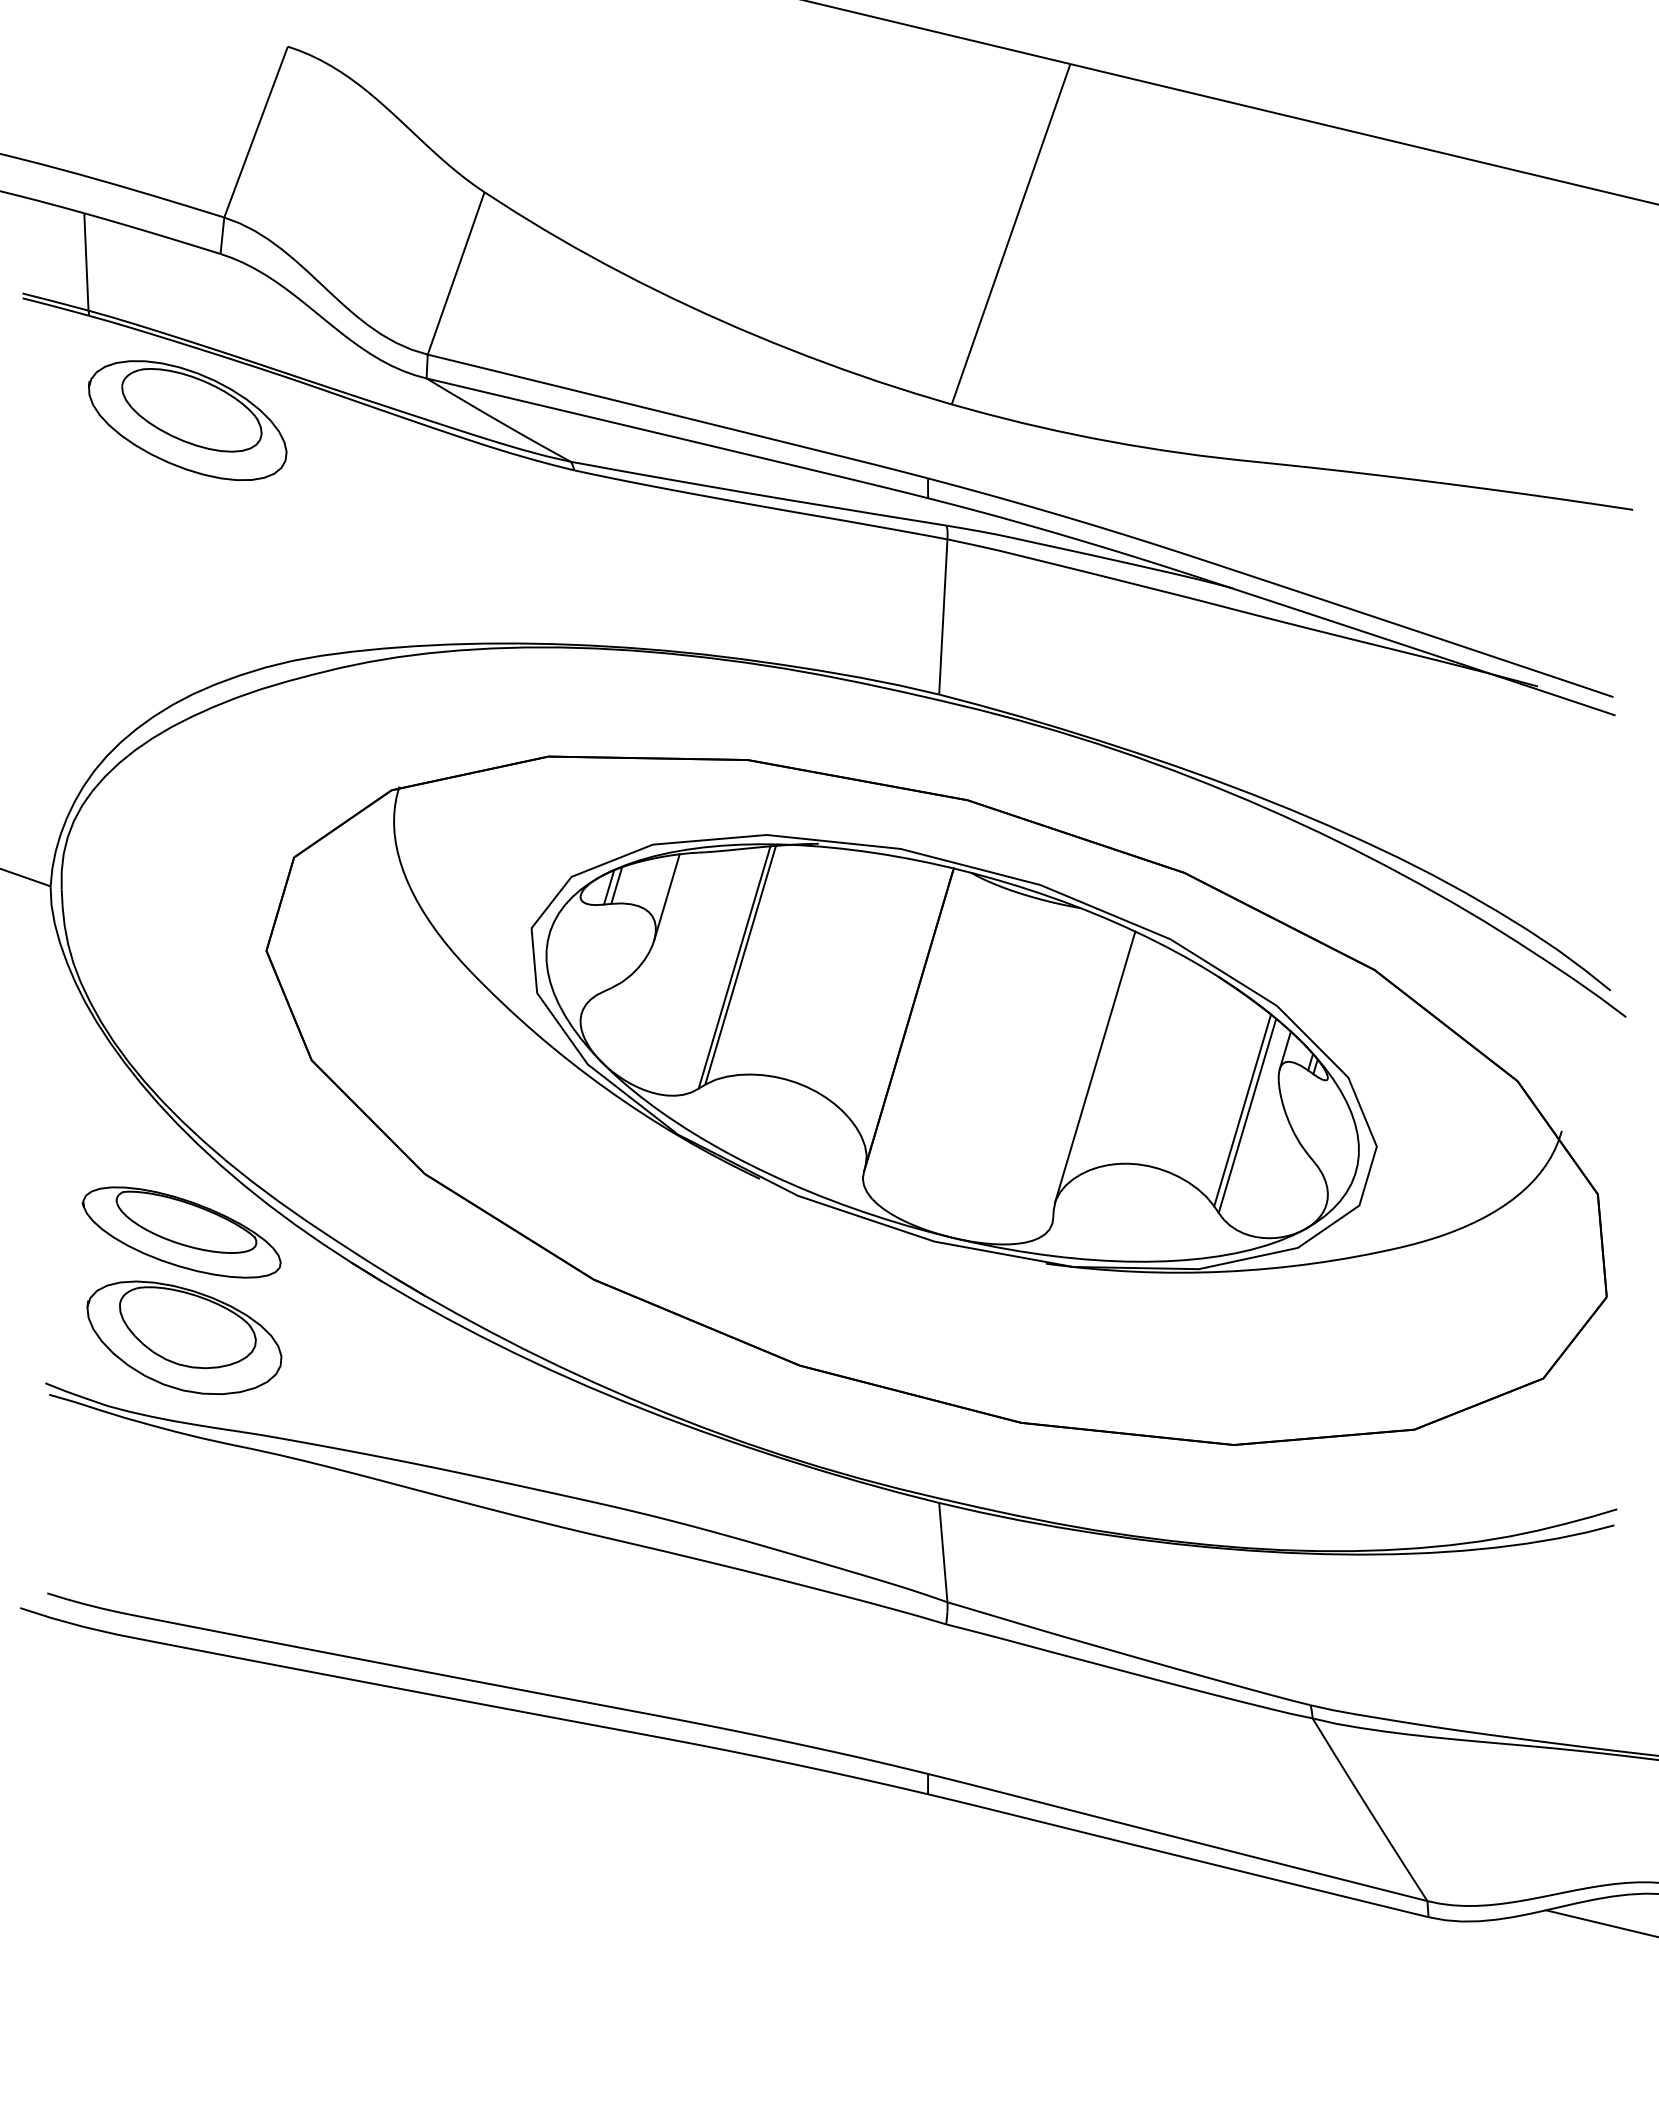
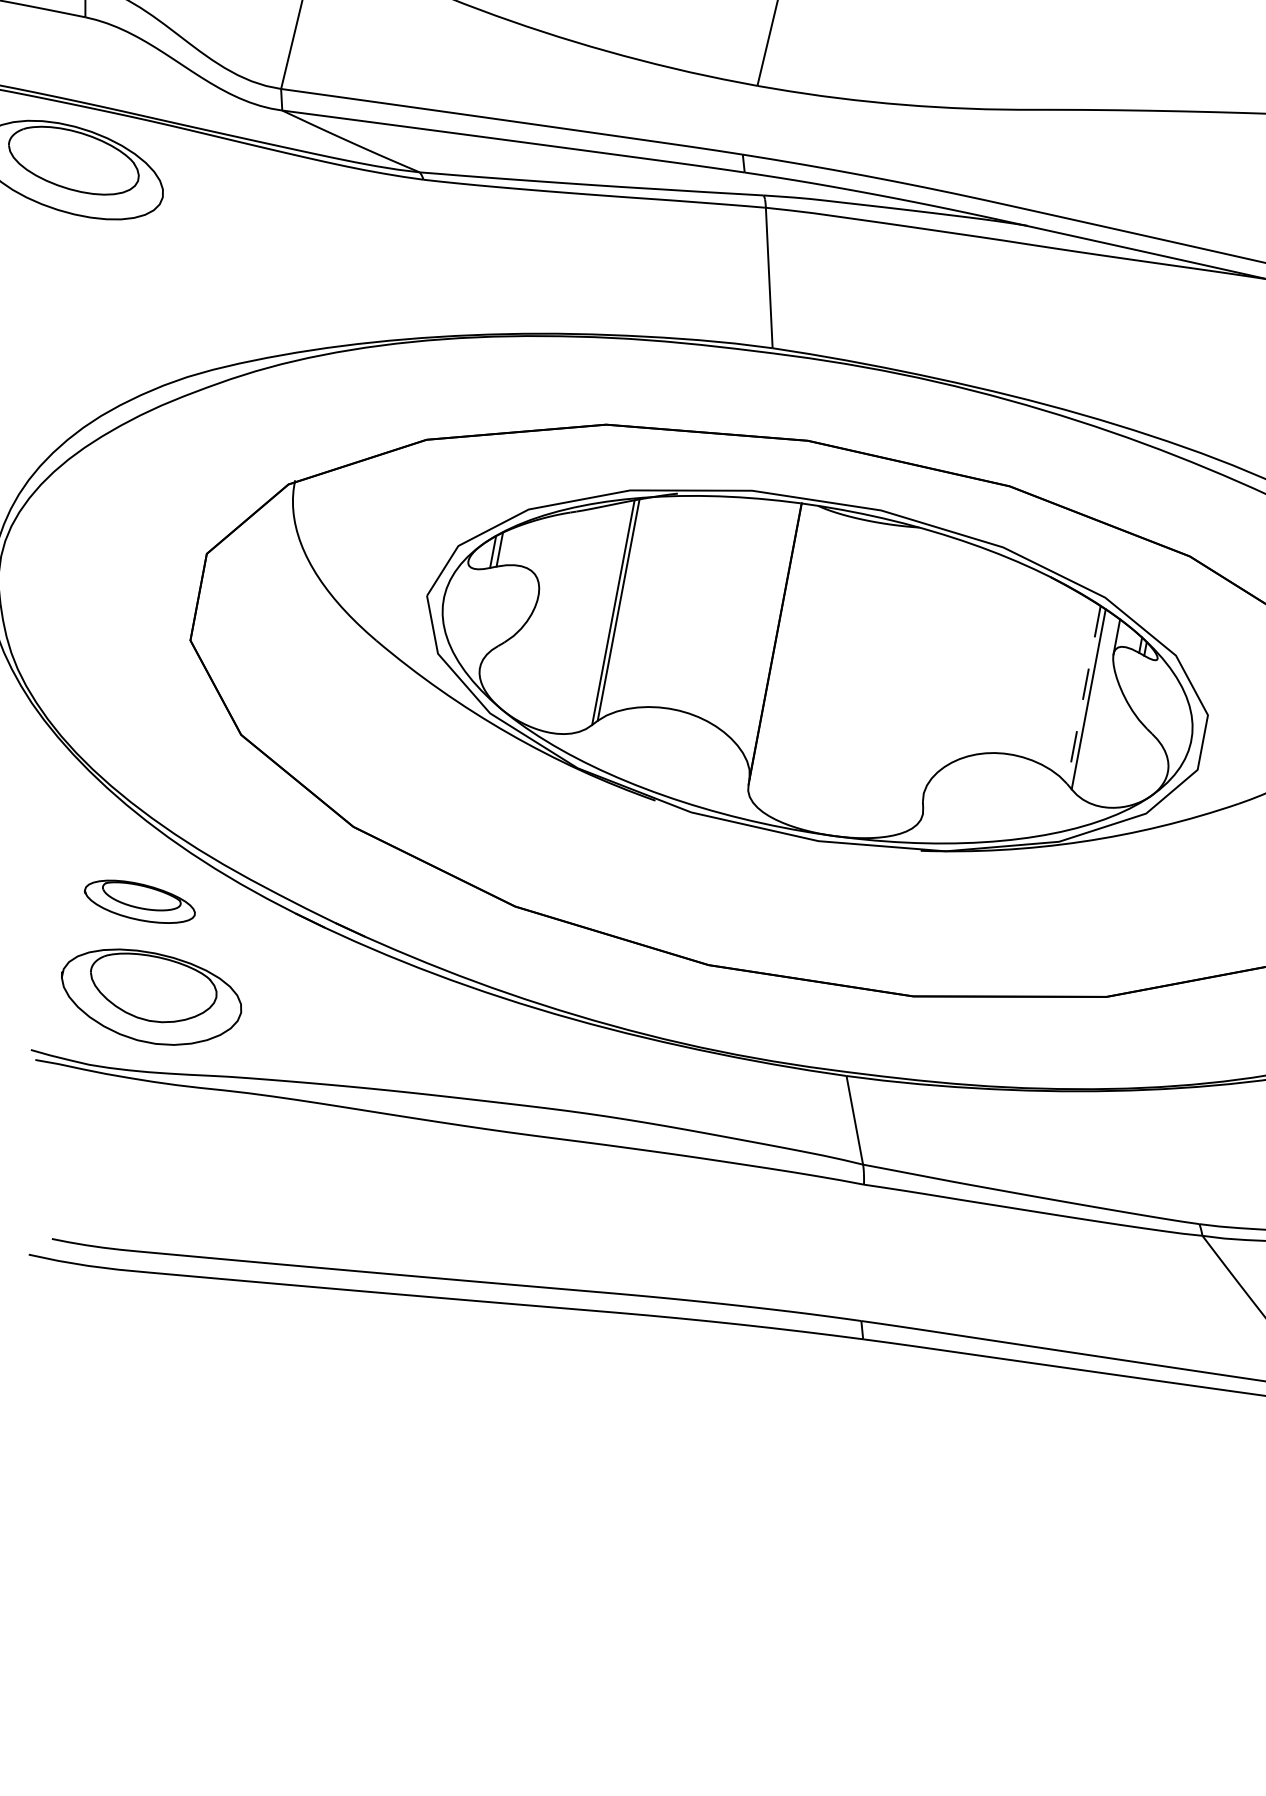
line: (666, 897) -> (545, 555), removed
line: (1094, 1067) -> (946, 669), removed
line: (1242, 1110) -> (1083, 694), solid -> dashed
part: (181, 1232) -> (139, 901), size x0.6

